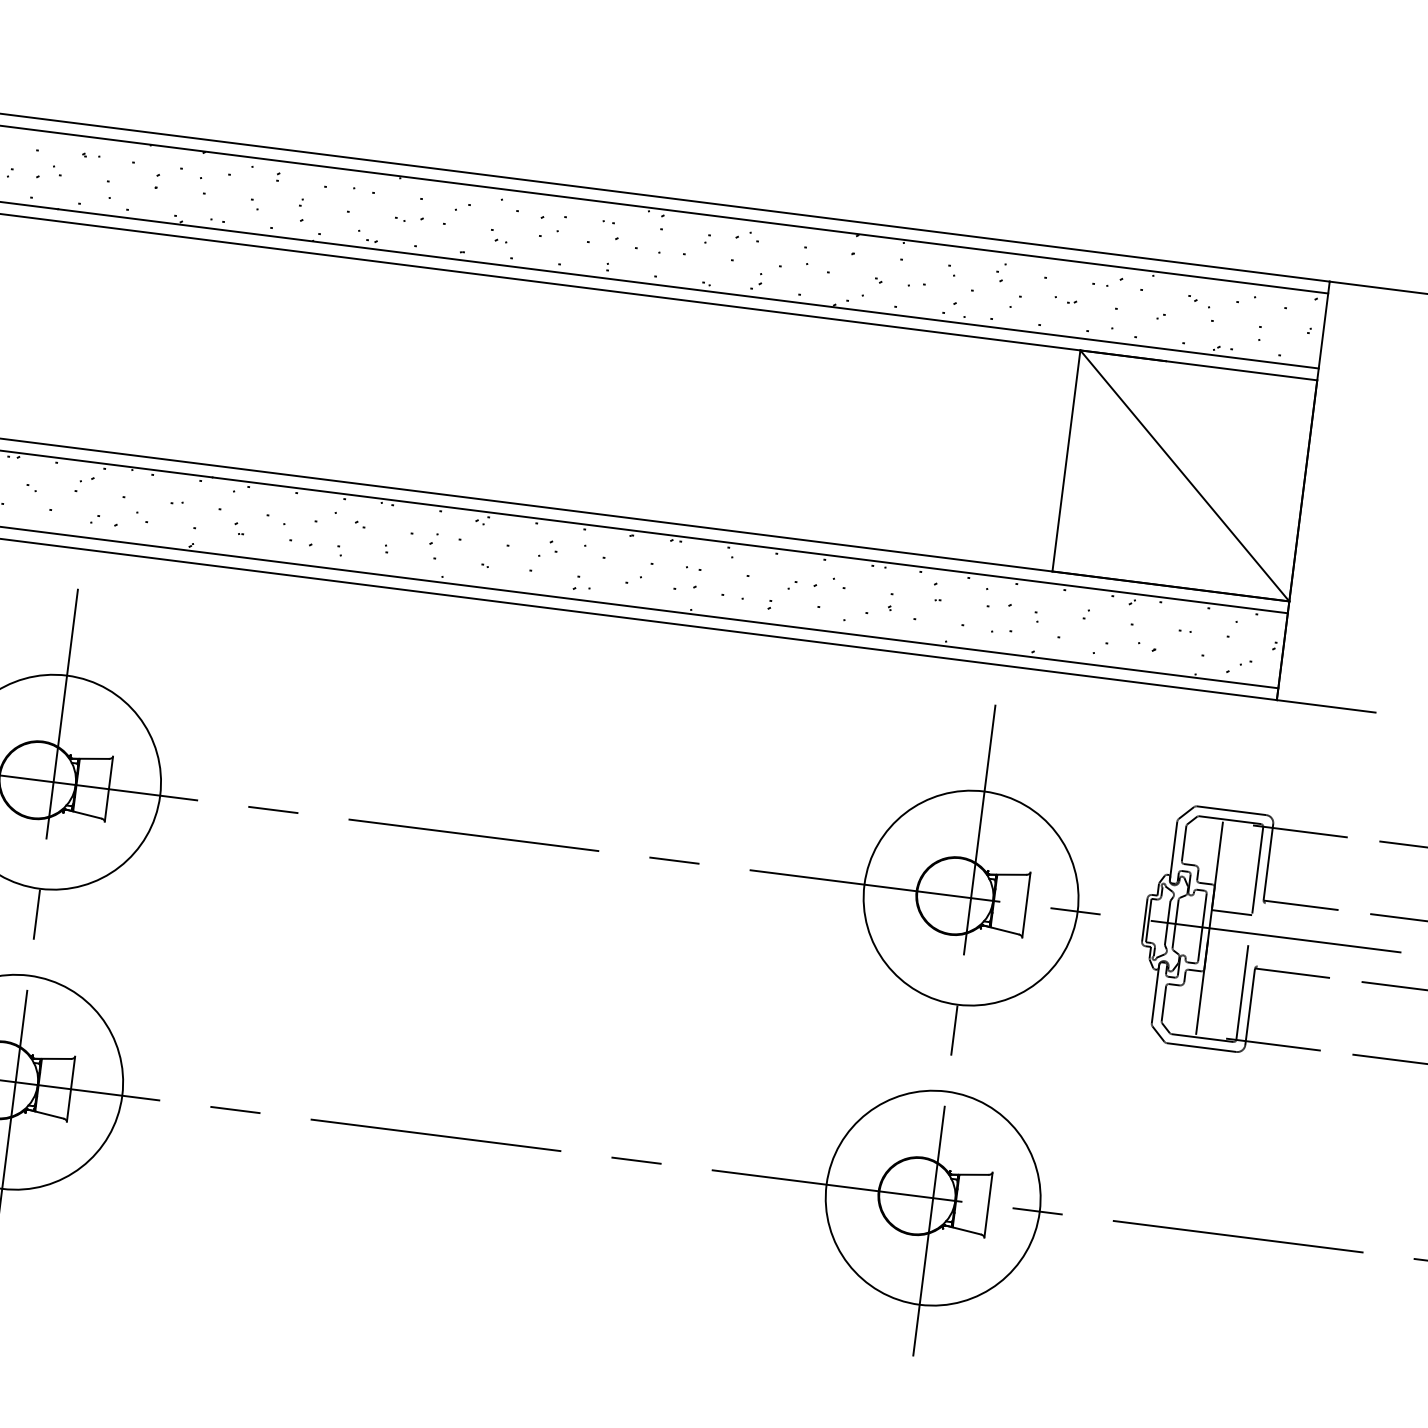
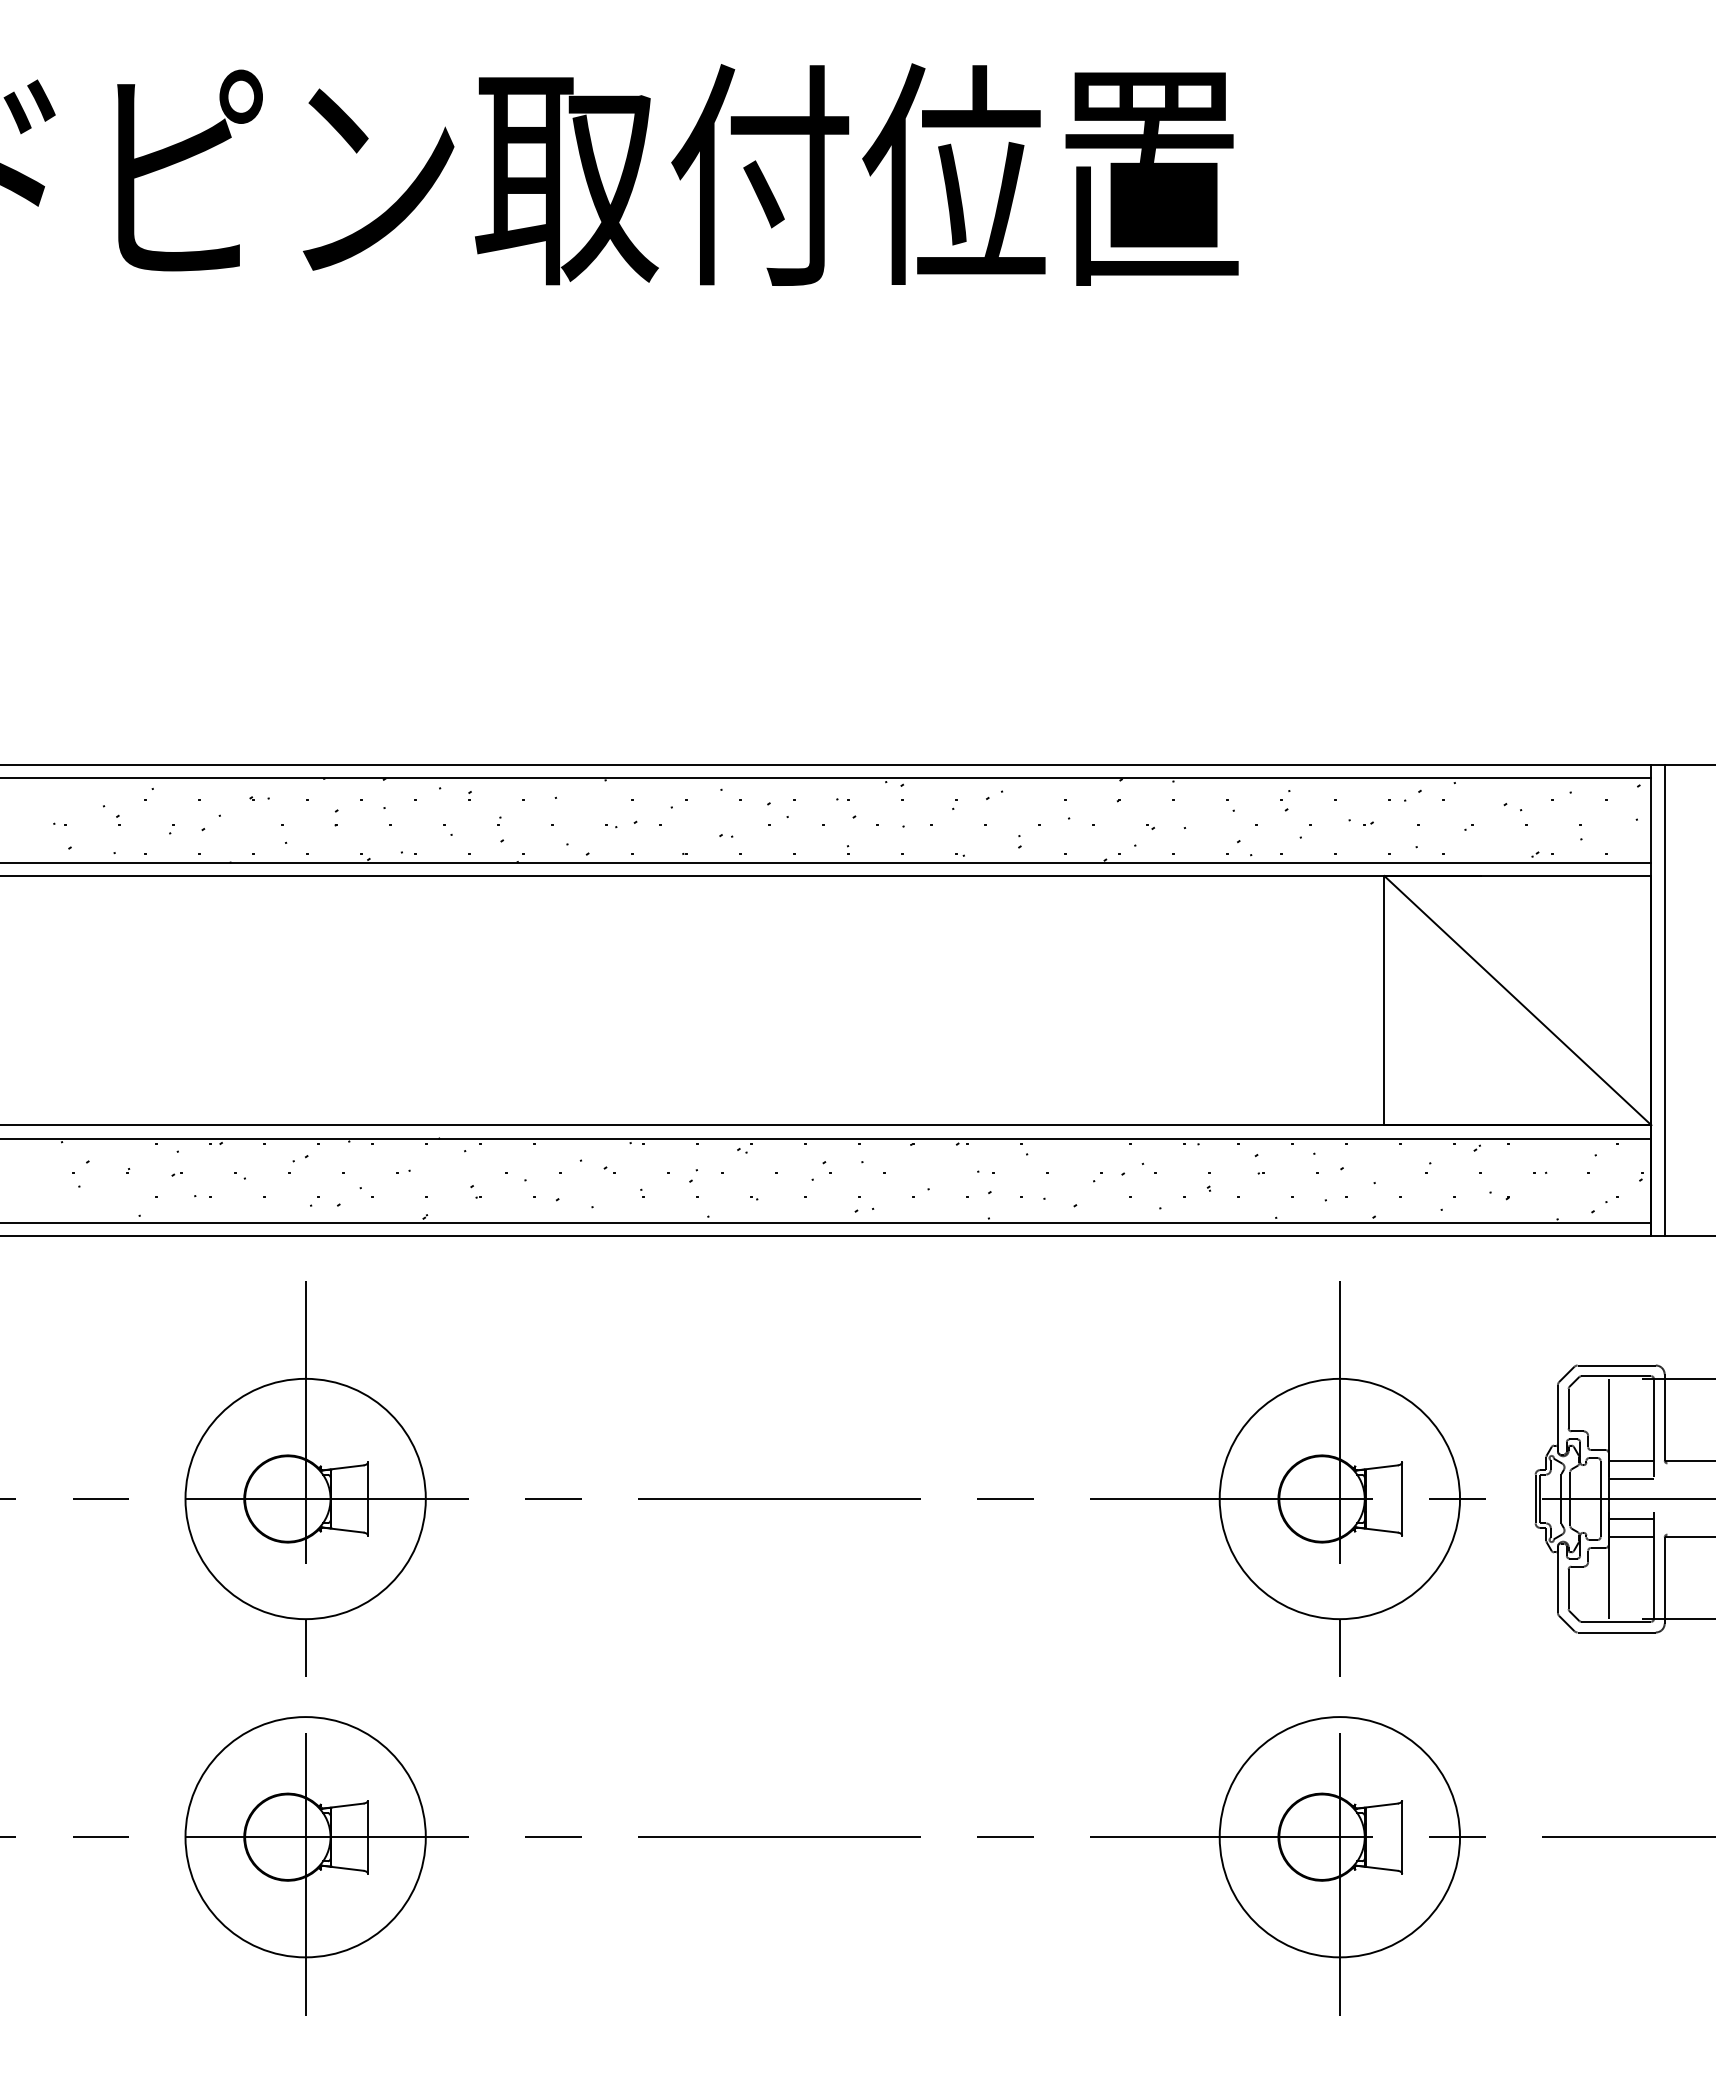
line: (1314, 492) -> (1664, 1000), added
line: (1234, 896) -> (1631, 1460), added
line: (1227, 949) -> (1631, 1519), added
line: (1225, 964) -> (1631, 1537), added

